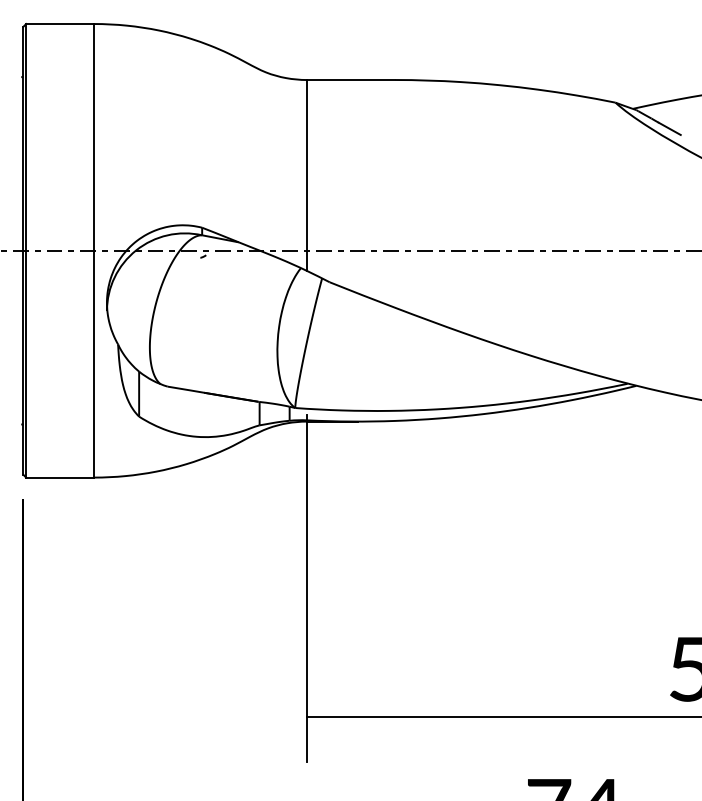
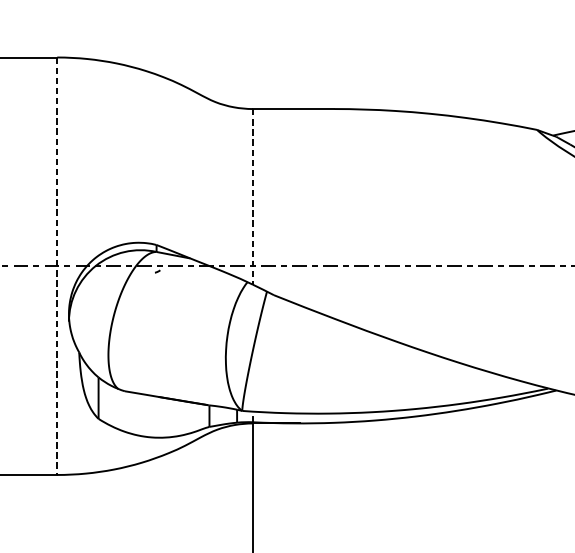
line: (306, 175) -> (252, 196), solid -> dashed
line: (94, 250) -> (57, 265), solid -> dashed

